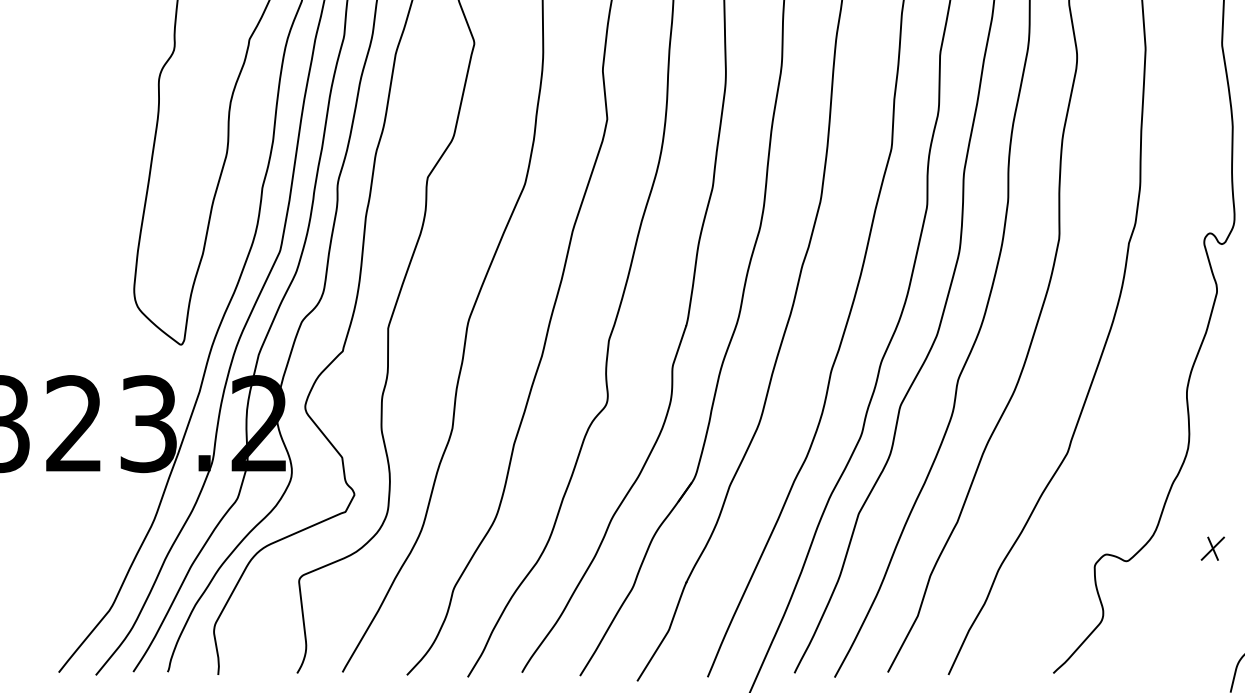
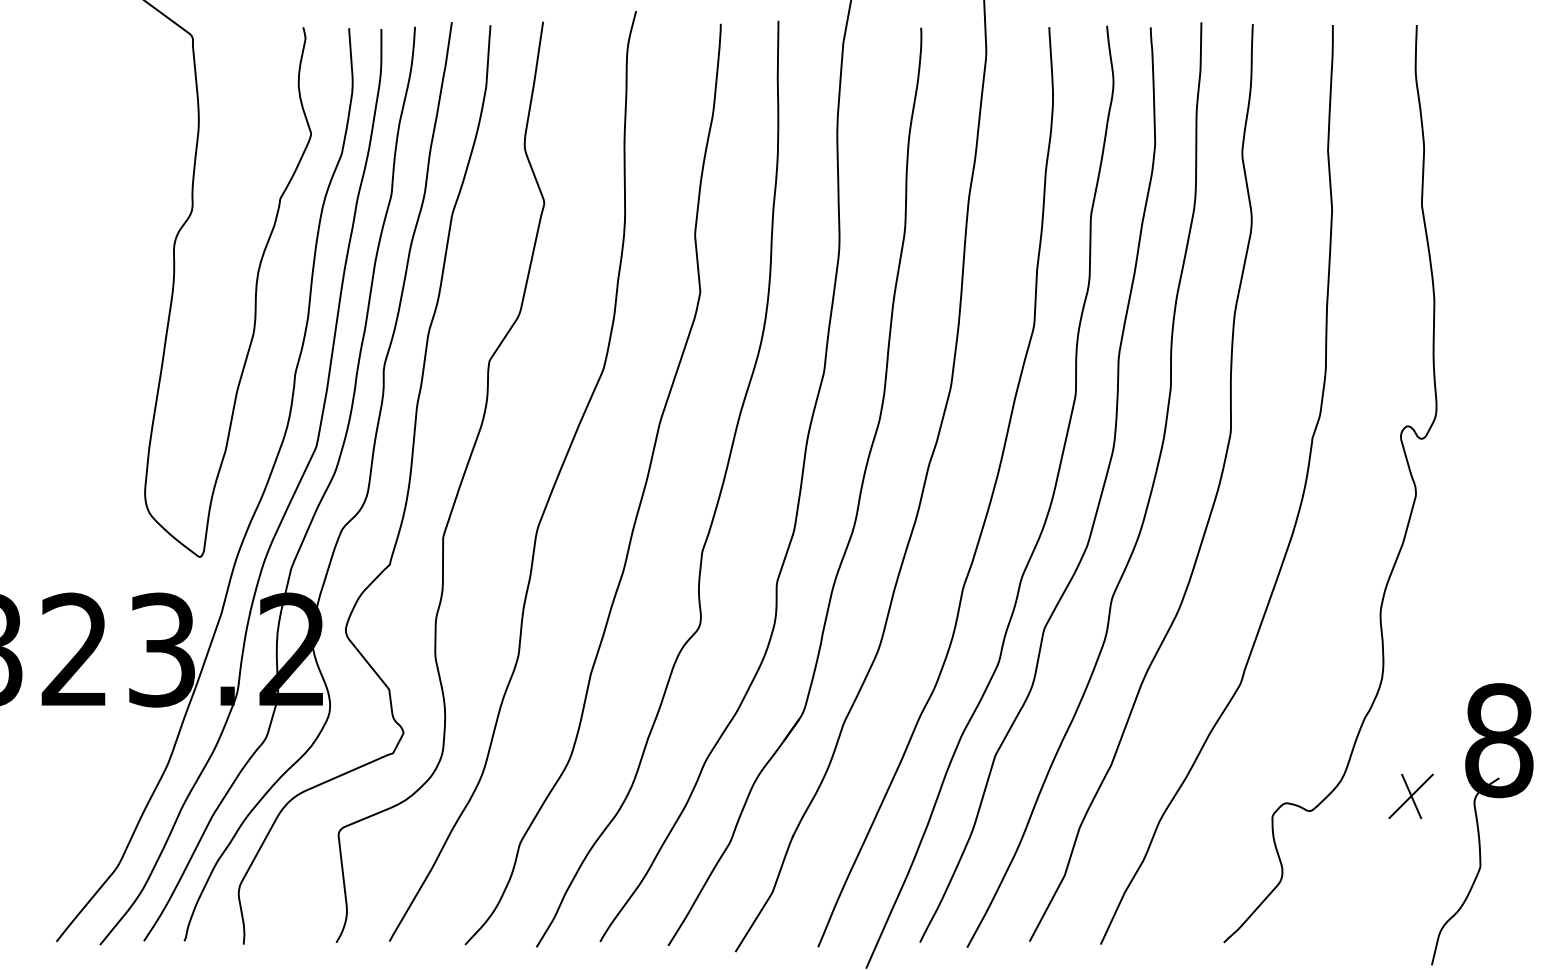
part: (1212, 548) -> (1410, 796), size x1.67

